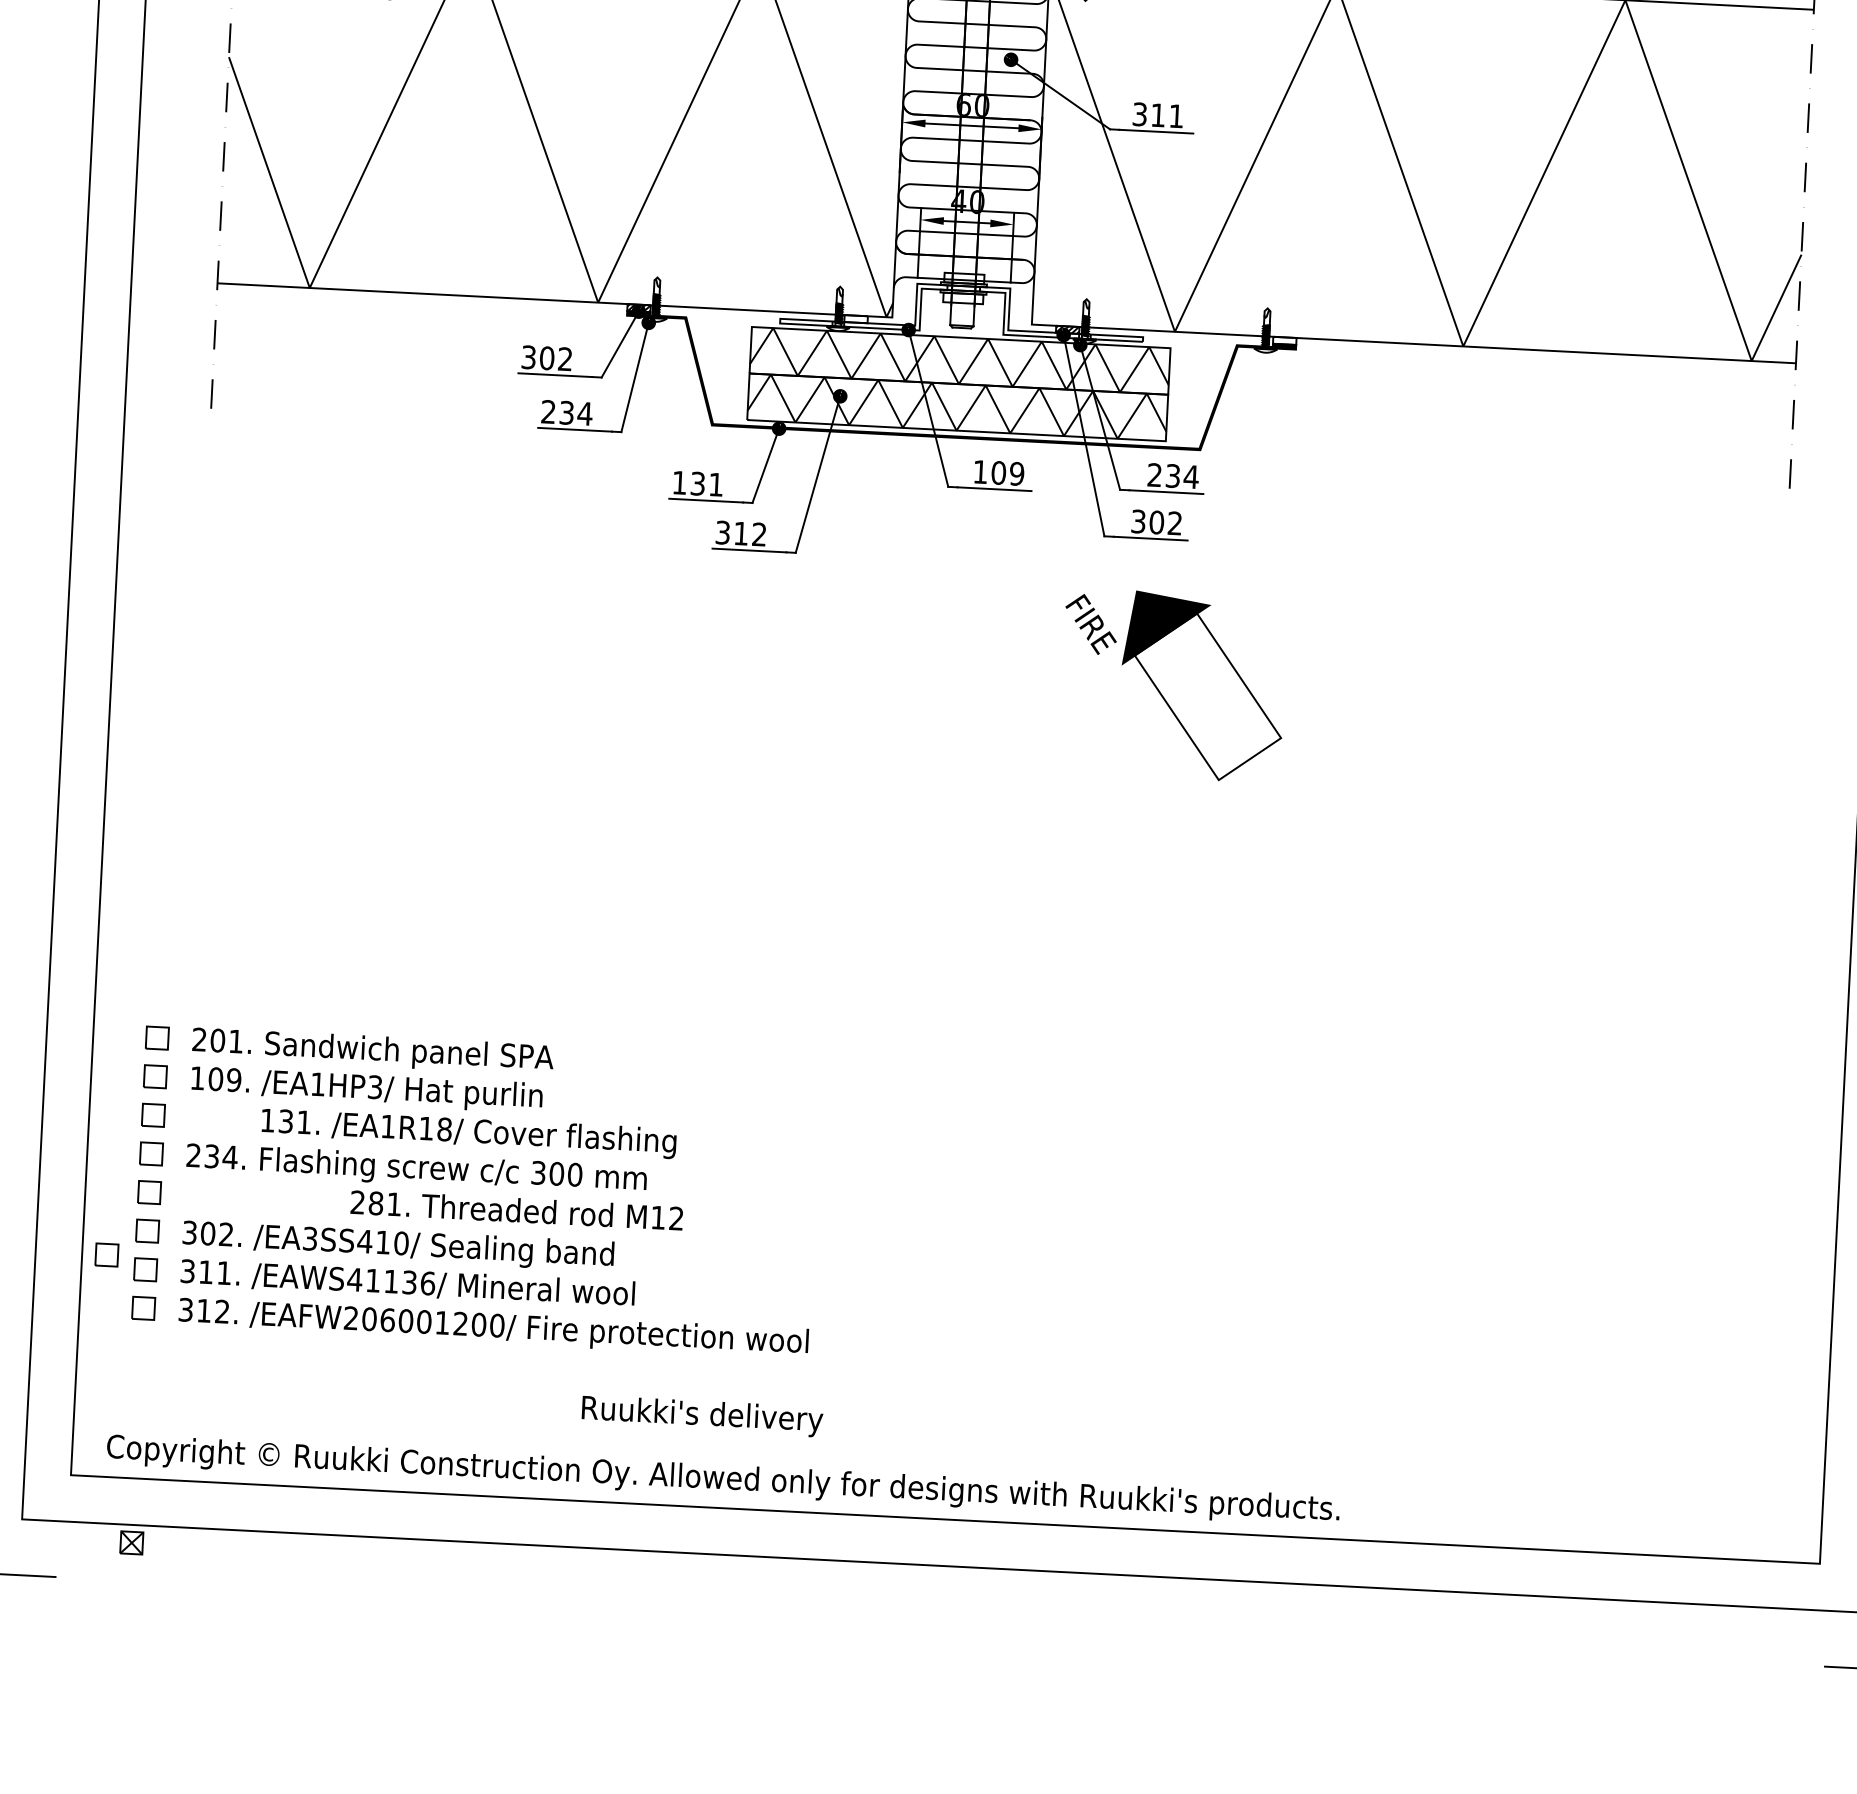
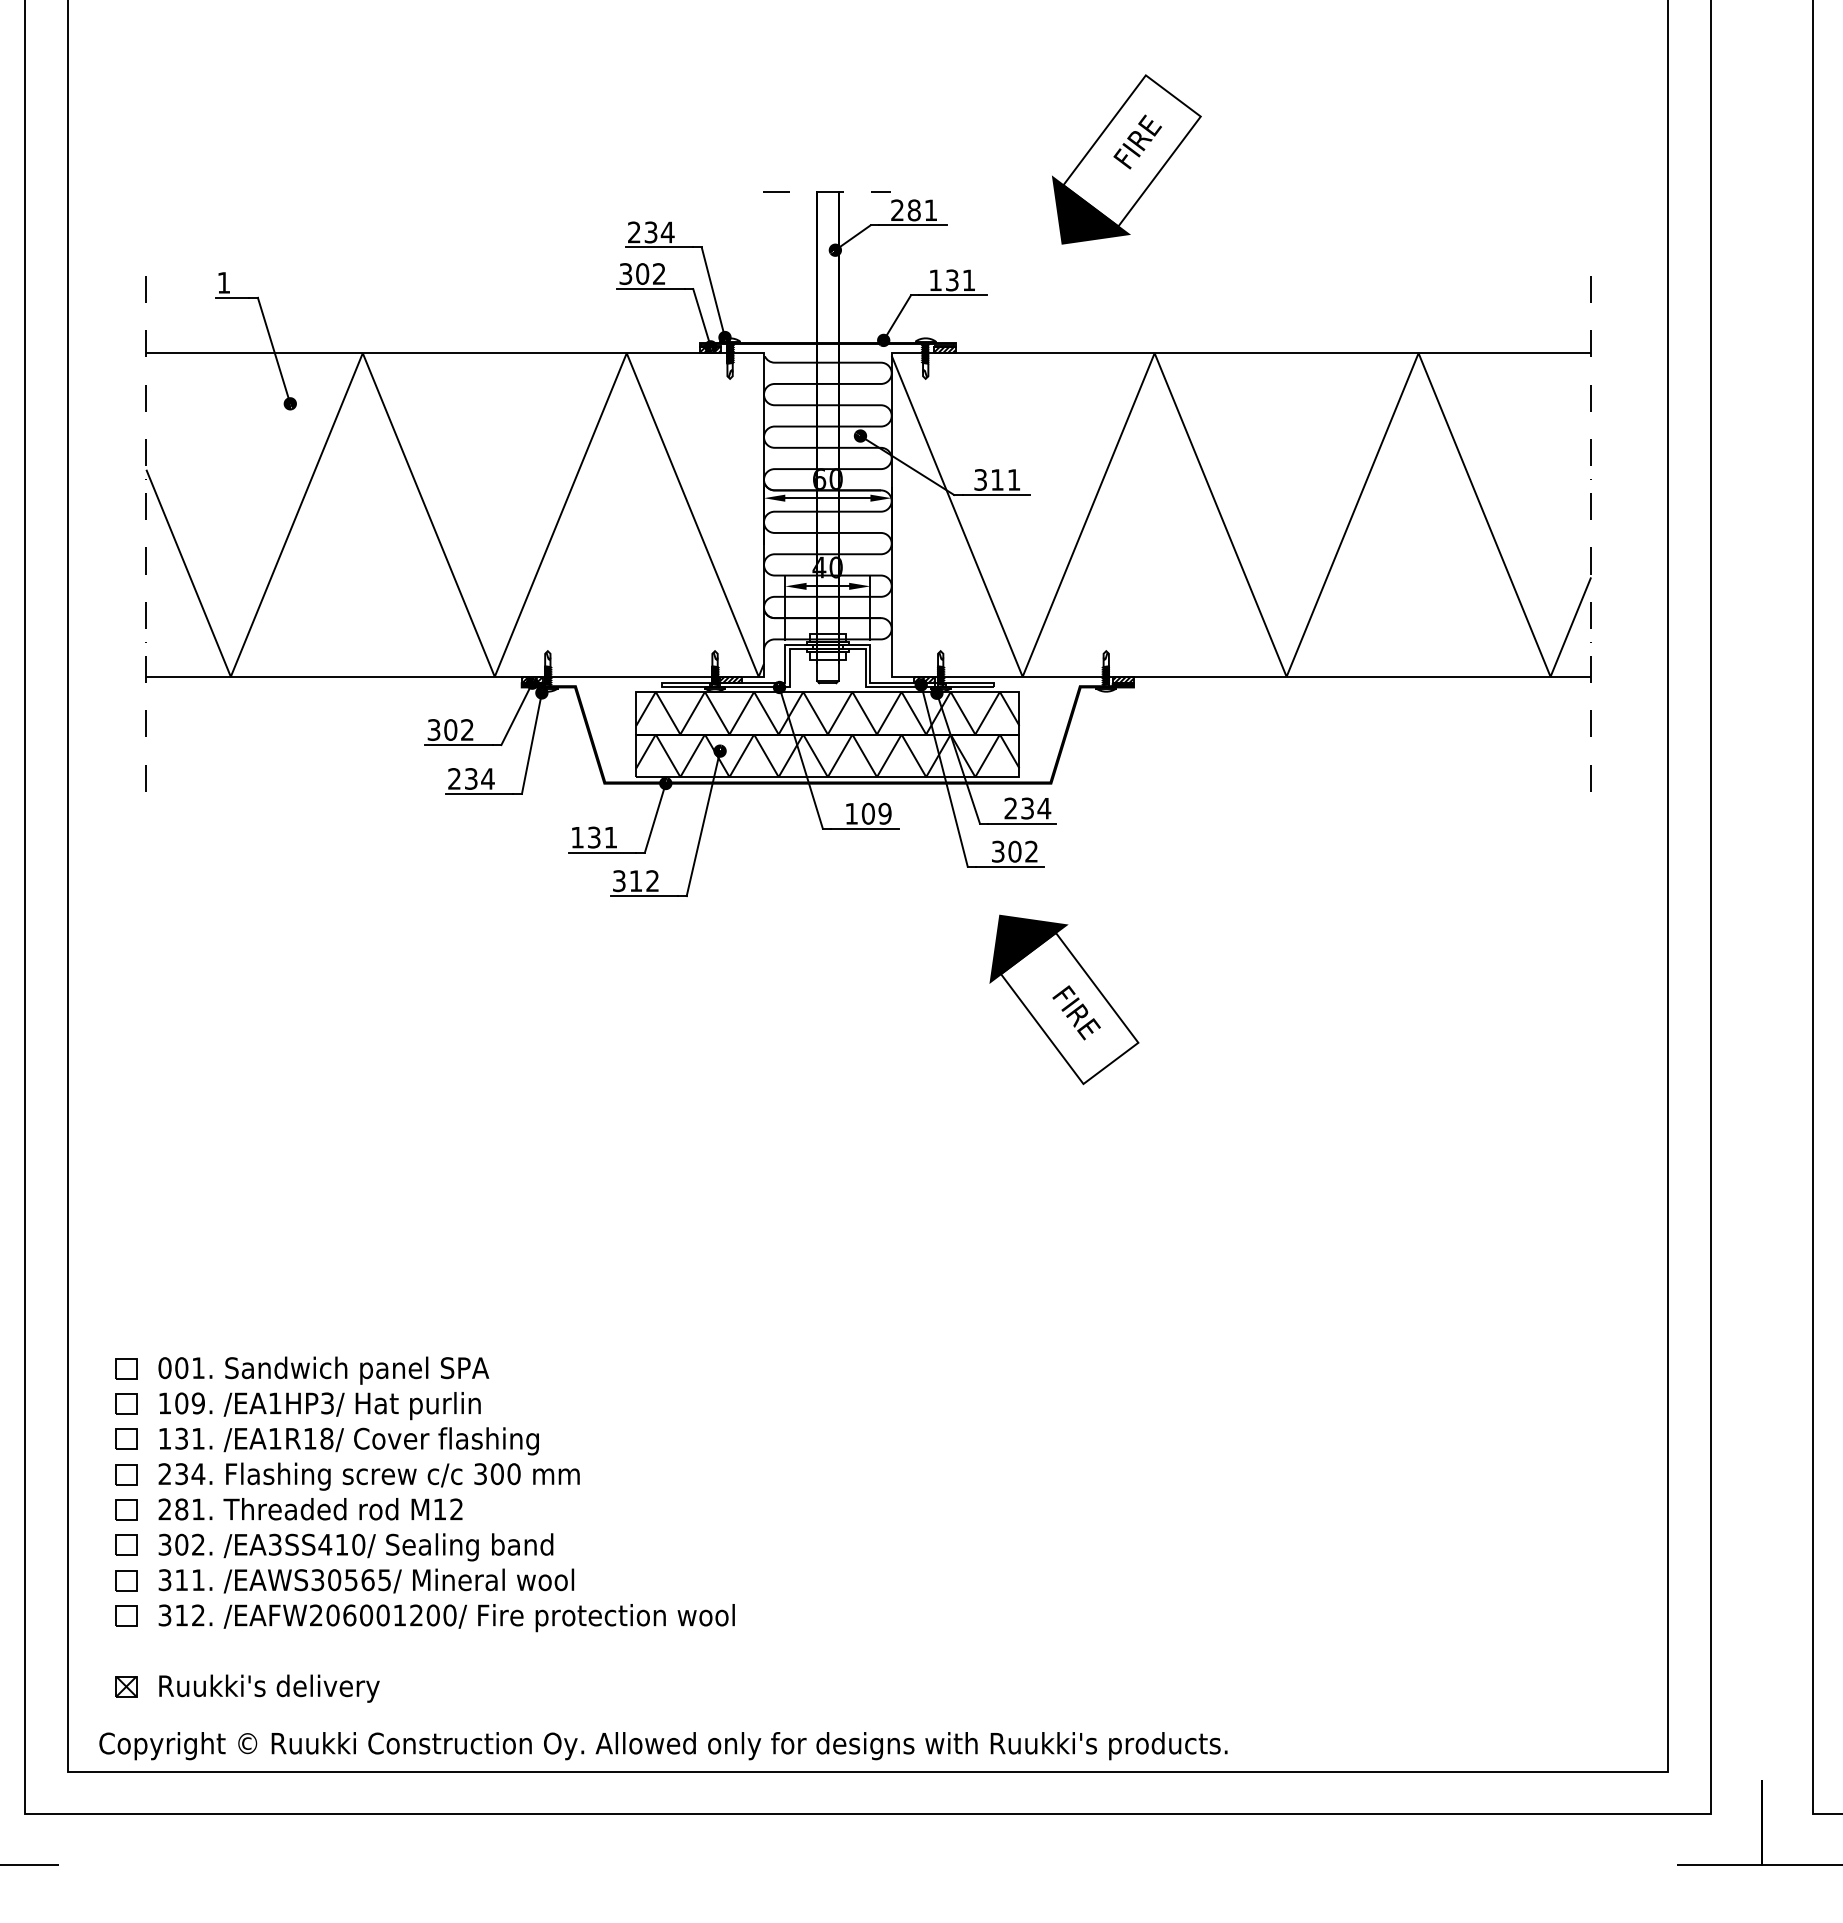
hatch: (855, 318) -> (730, 679), added
hatch: (1284, 340) -> (1123, 679), added
text: (1090, 624) -> (1076, 1012), moved
text: (199, 1040) -> (164, 1368), 201. -> 001.
text: (468, 1133) -> (348, 1441), moved
text: (516, 1210) -> (310, 1509), moved
part: (107, 1254) -> (90, 1568), removed
text: (391, 1282) -> (351, 1580), /EAWS41136/ -> /EAWS30565/
text: (702, 1416) -> (269, 1688), moved
part: (131, 1542) -> (126, 1686), moved

